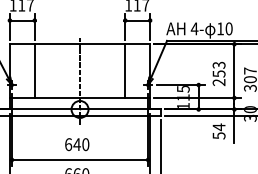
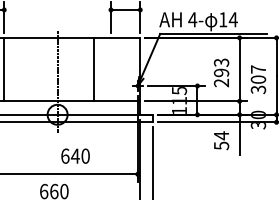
text: (228, 28) -> (232, 19), 10 -> 14
line: (125, 71) -> (94, 70), moved
text: (218, 73) -> (220, 72), 253 -> 293
text: (77, 144) -> (75, 156), moved

